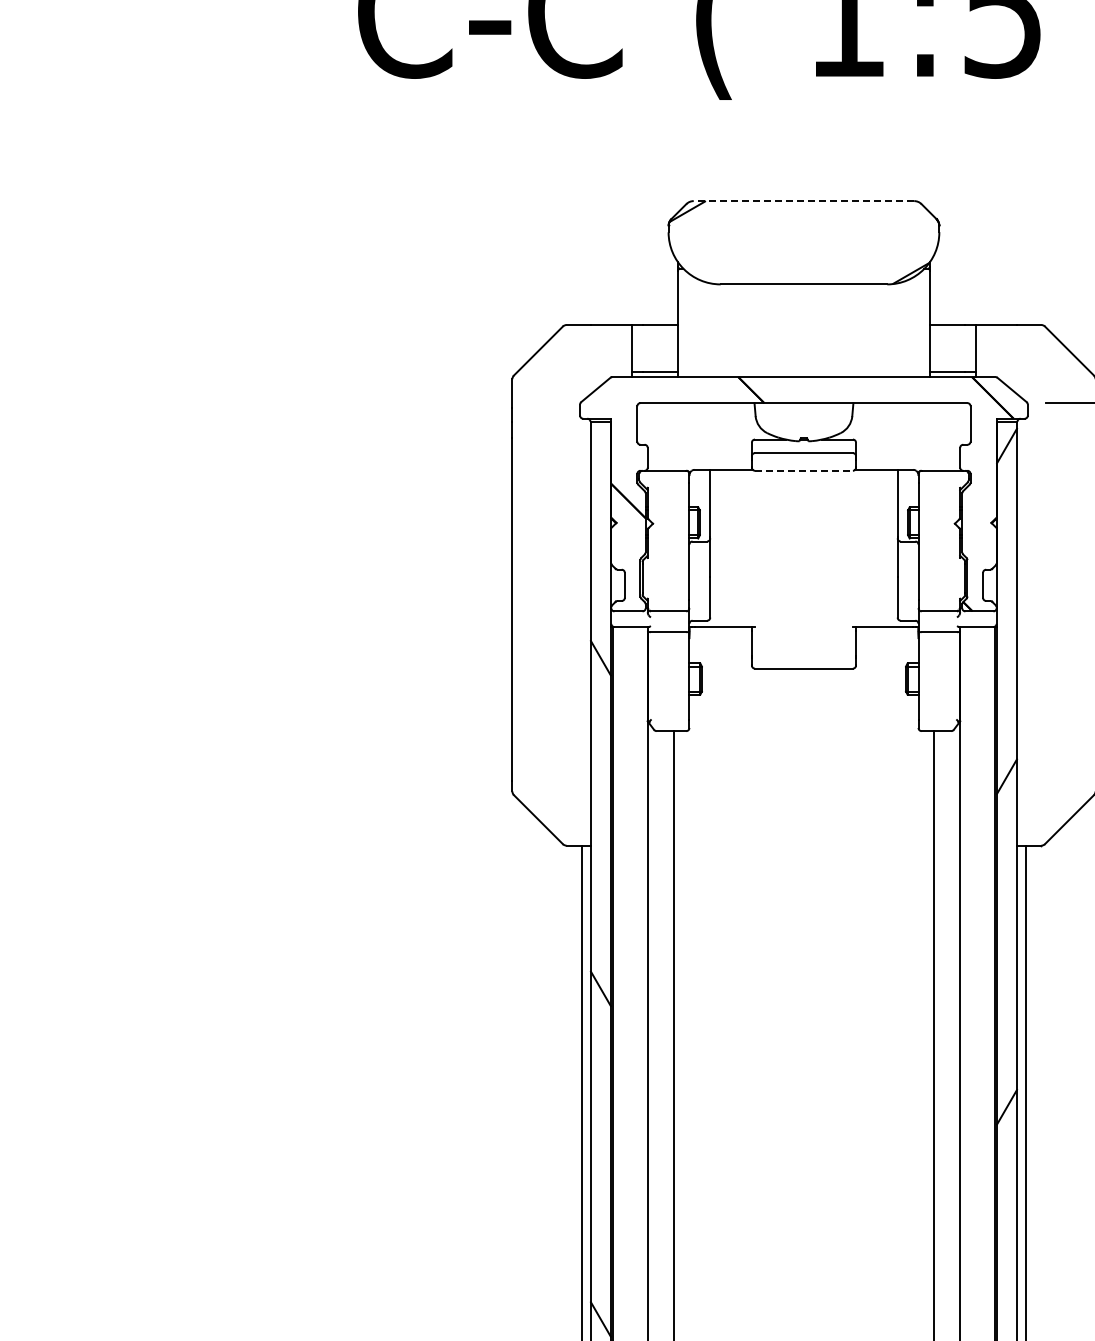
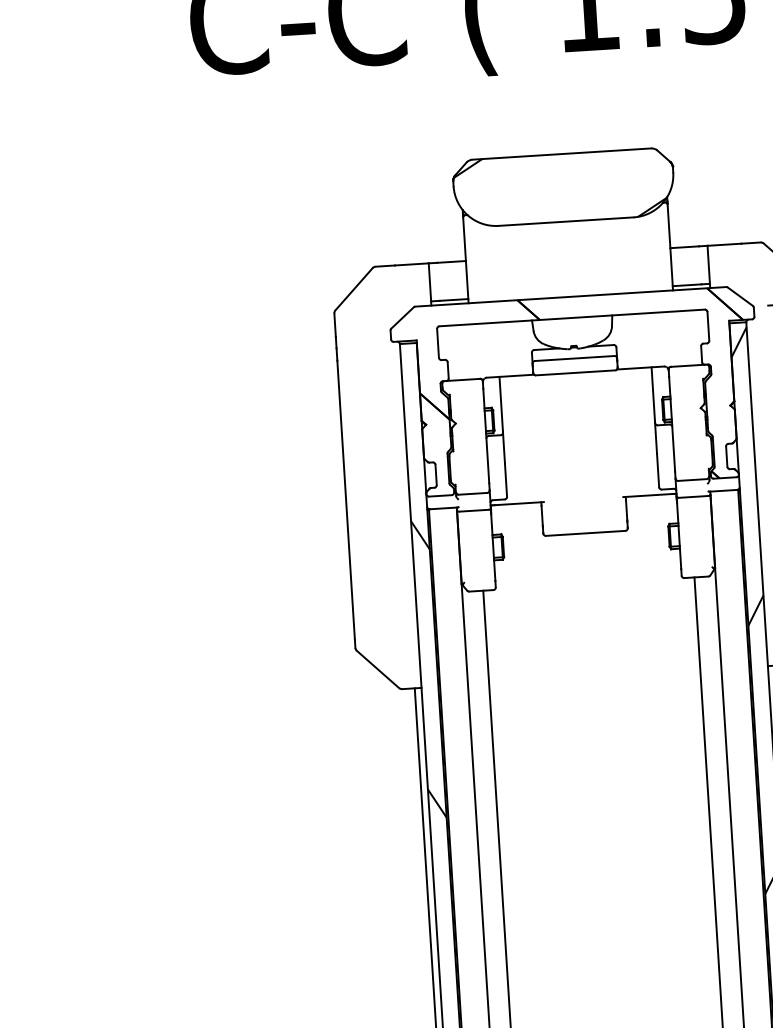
line: (803, 201) -> (561, 154), dashed -> solid
line: (803, 470) -> (575, 372), dashed -> solid

